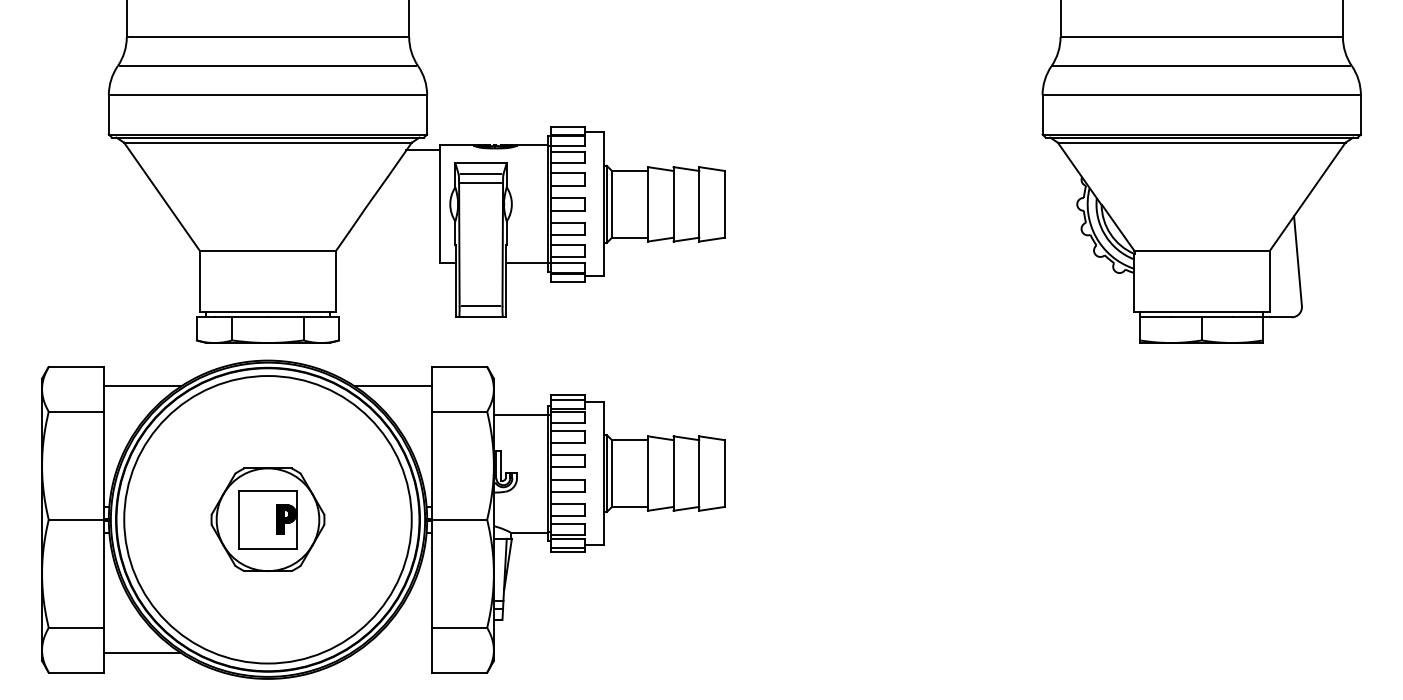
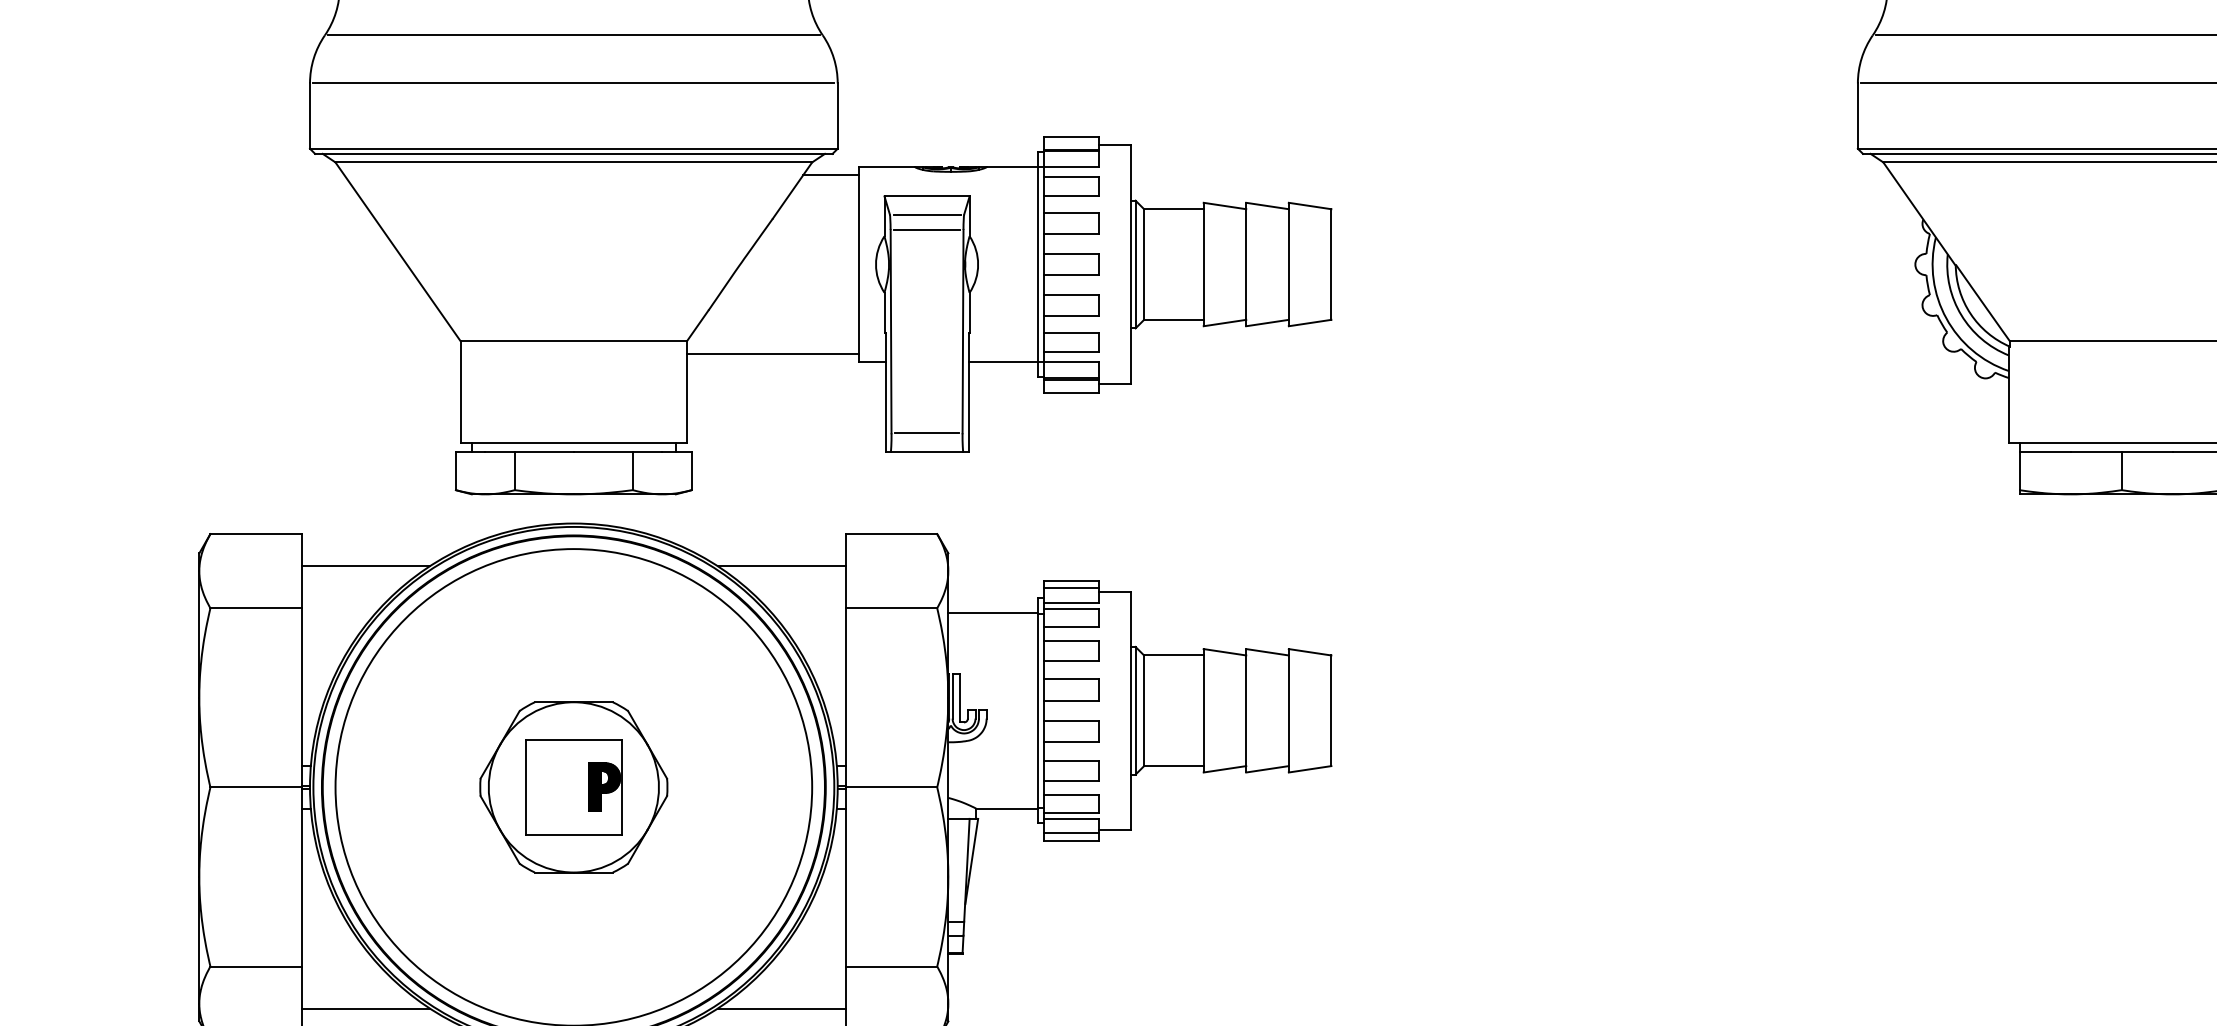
line: (388, 258) -> (773, 354), added
line: (393, 653) -> (781, 1009), added

